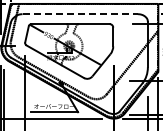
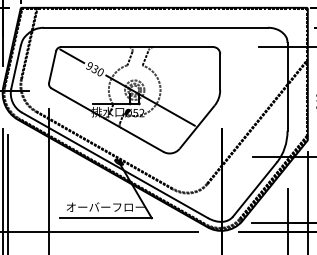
line: (80, 14) -> (156, 28), dashed -> solid

